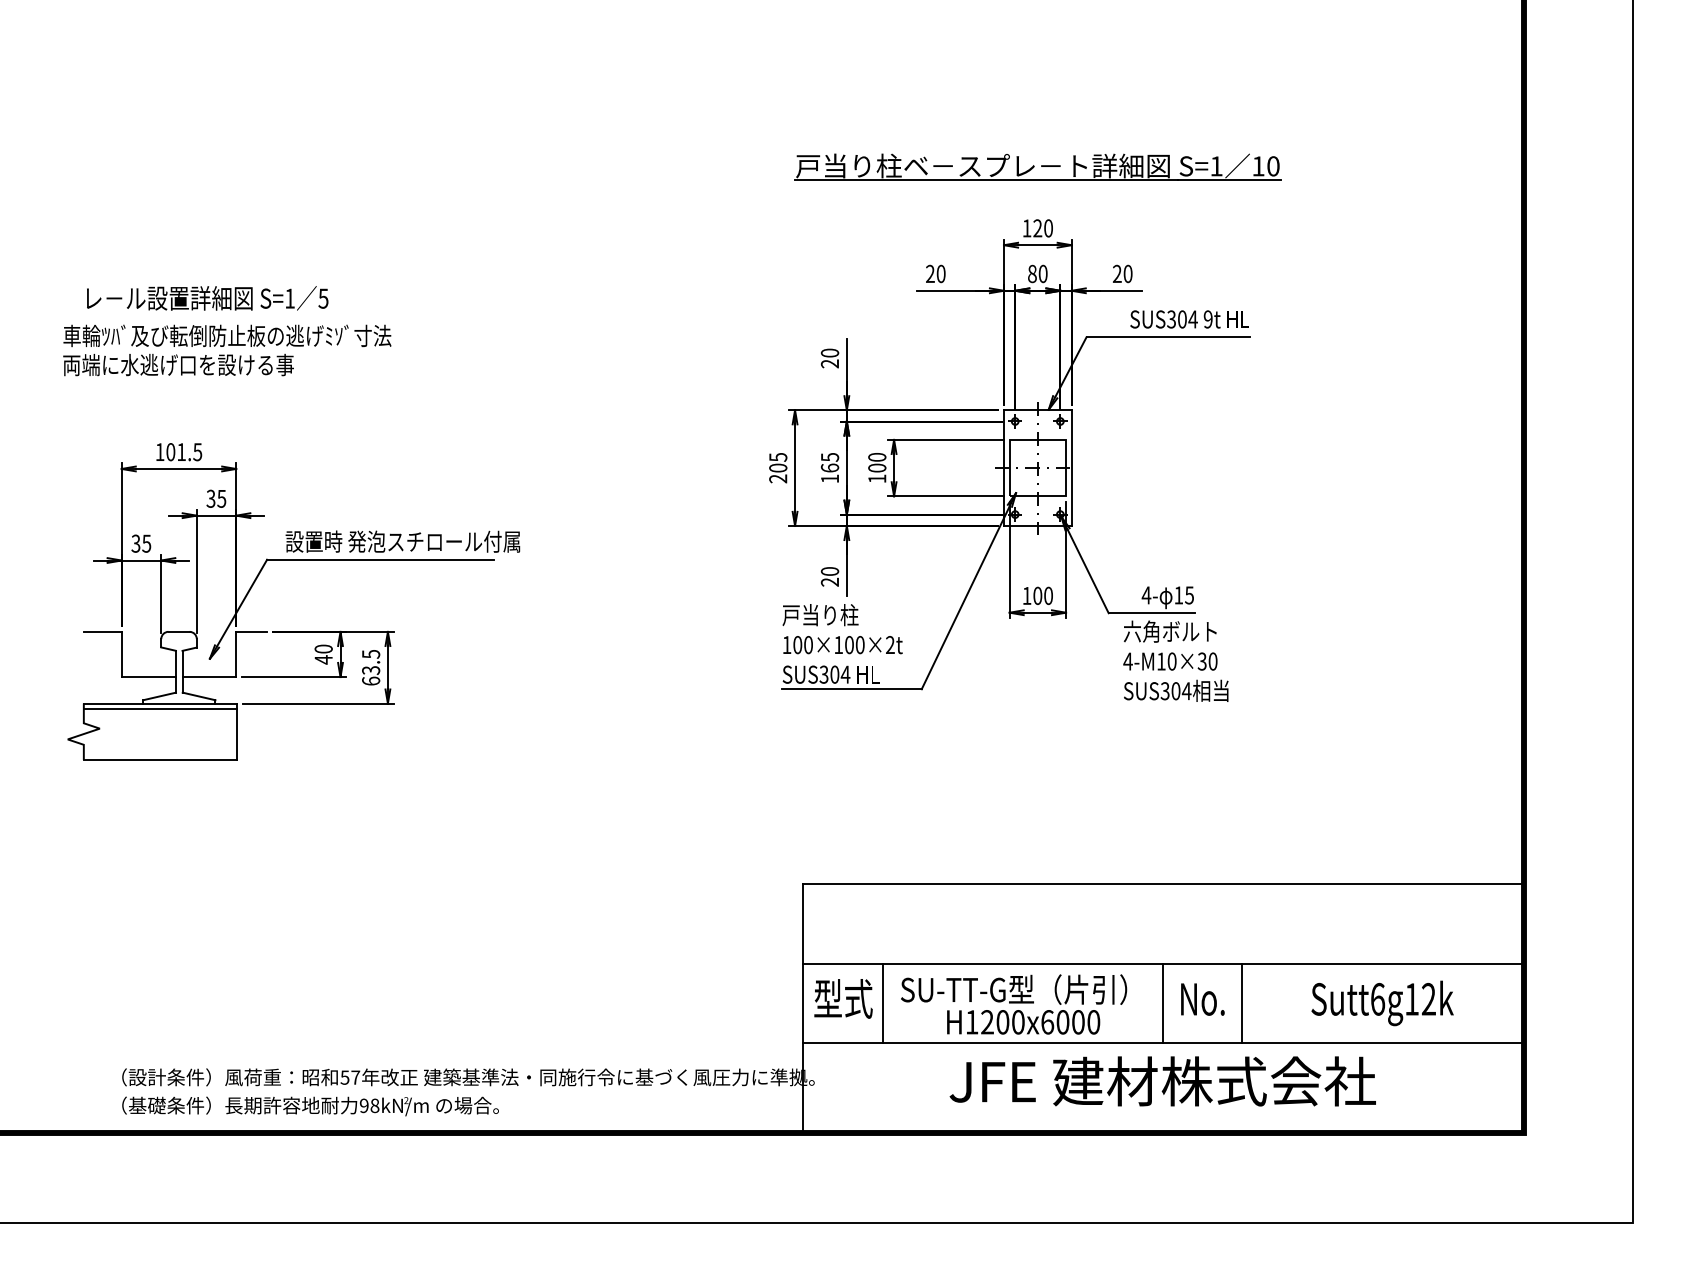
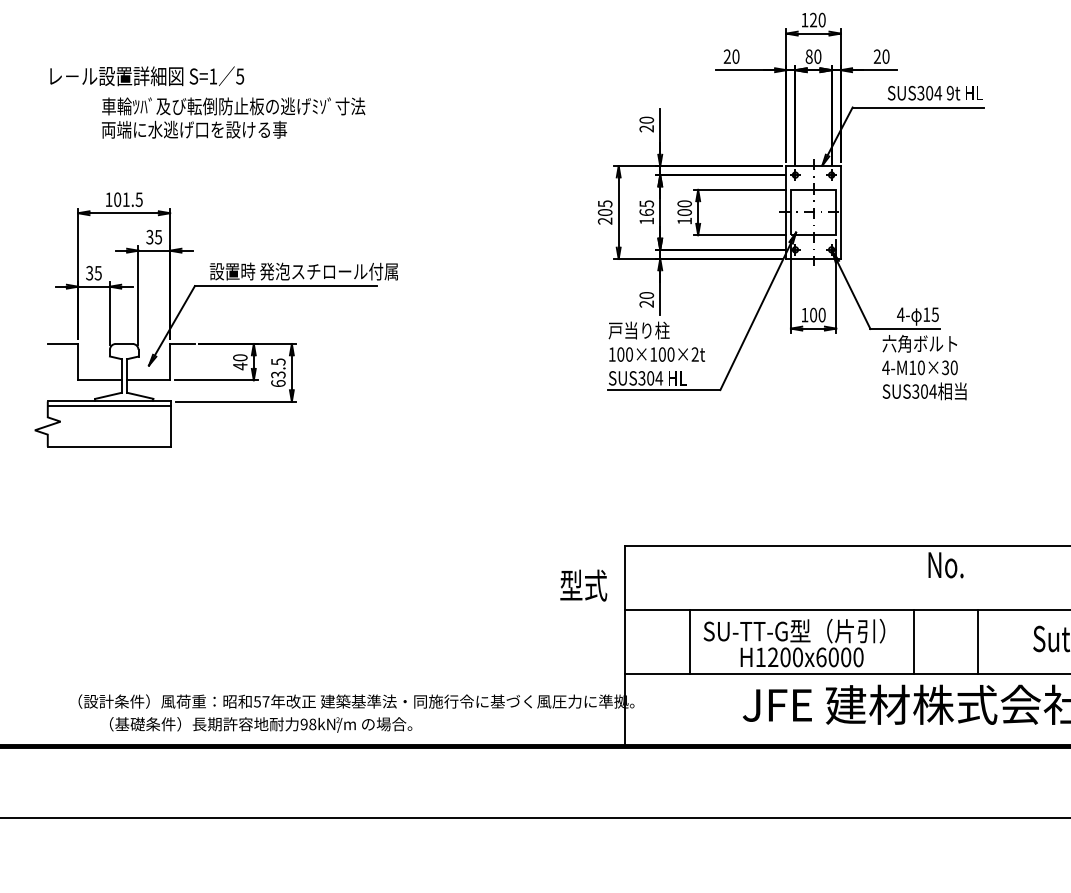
text: (227, 350) -> (233, 118), moved
text: (843, 998) -> (583, 585), moved
text: (1202, 999) -> (945, 565), moved
text: (310, 1106) -> (261, 724), moved

